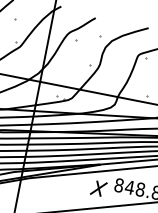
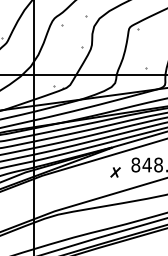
part: (98, 188) -> (115, 172), size x0.6

